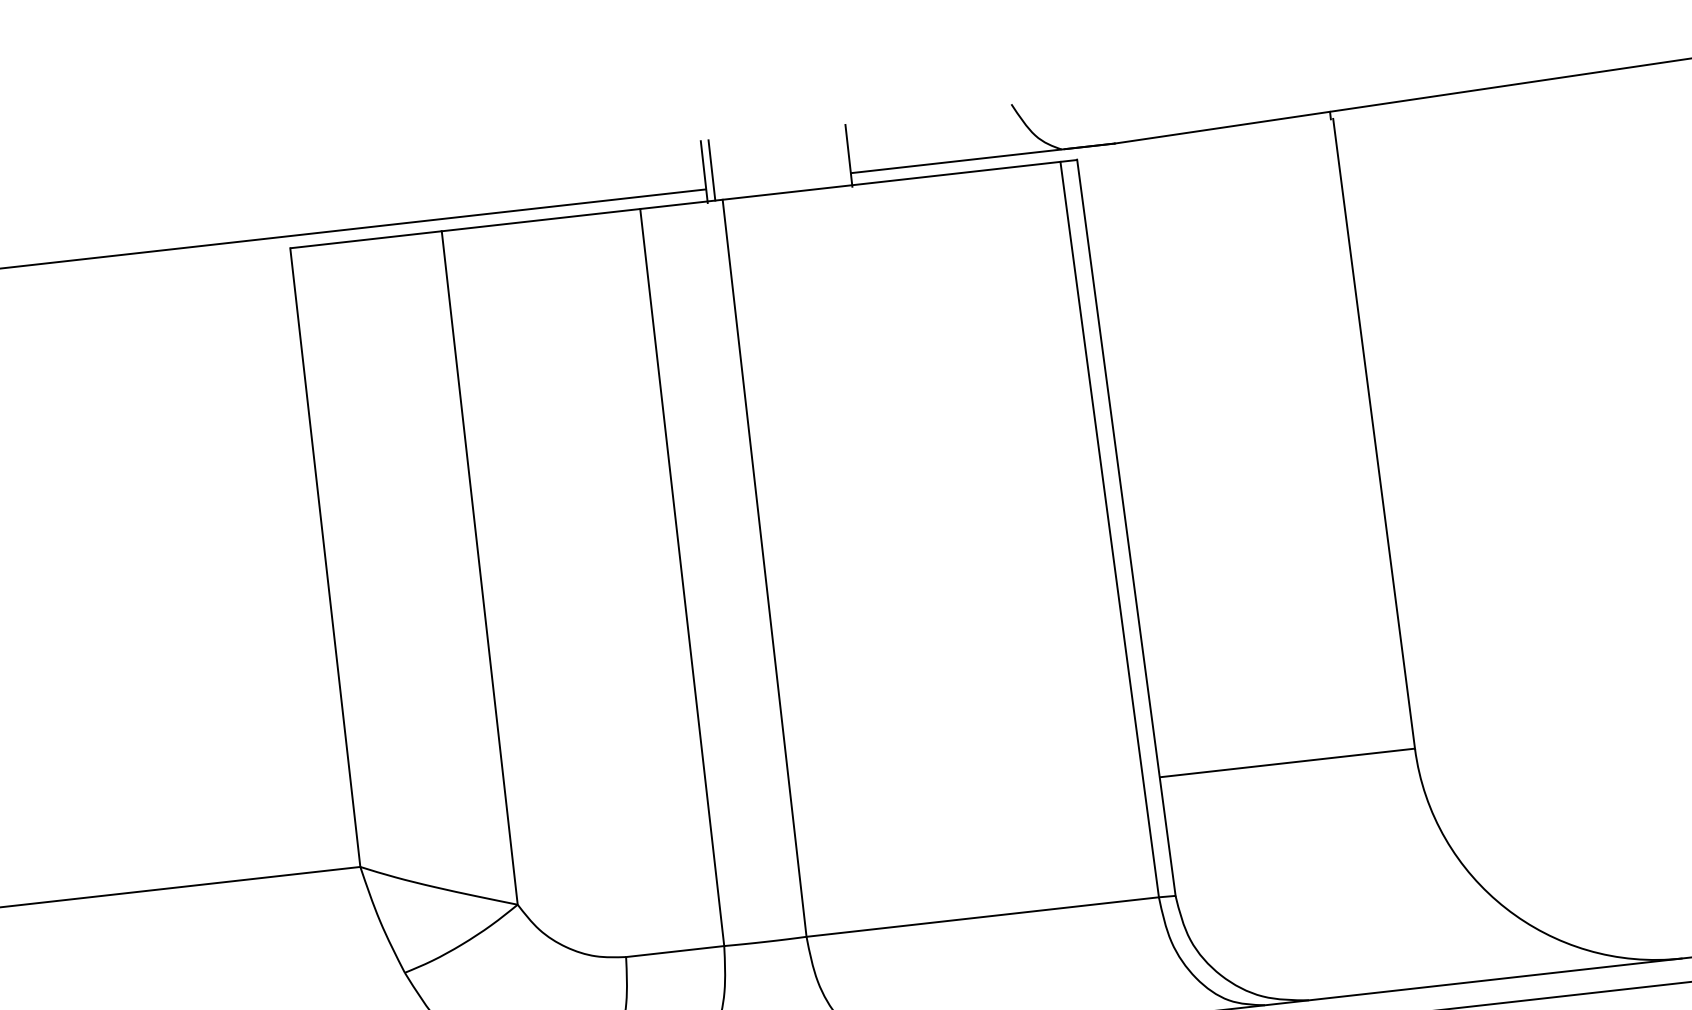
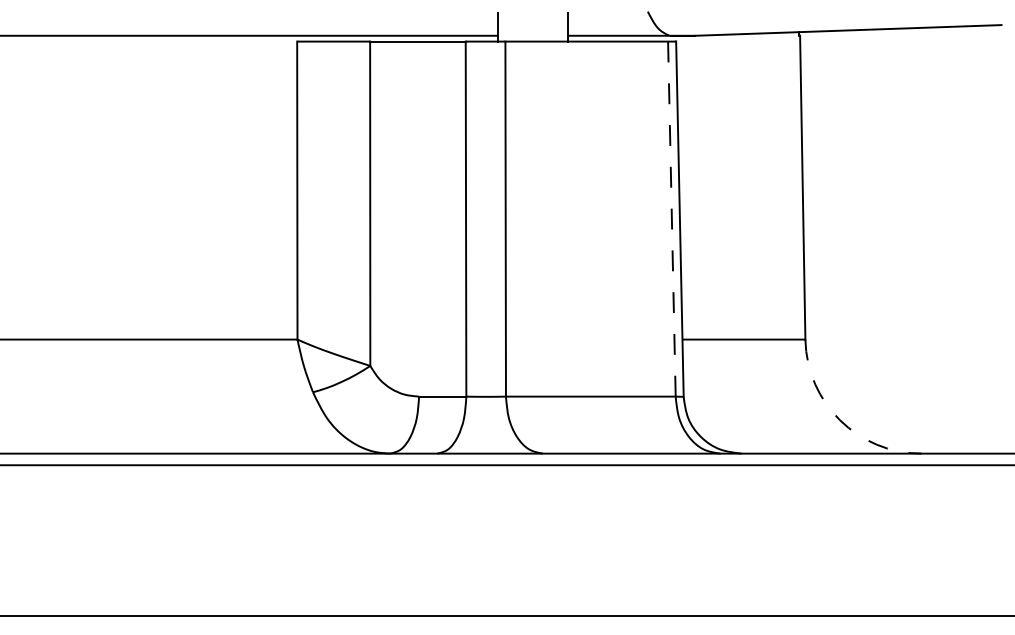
line: (711, 169) -> (501, 26), removed
line: (1108, 530) -> (671, 219), solid -> dashed
arc: (1506, 908) -> (840, 420), solid -> dashed

